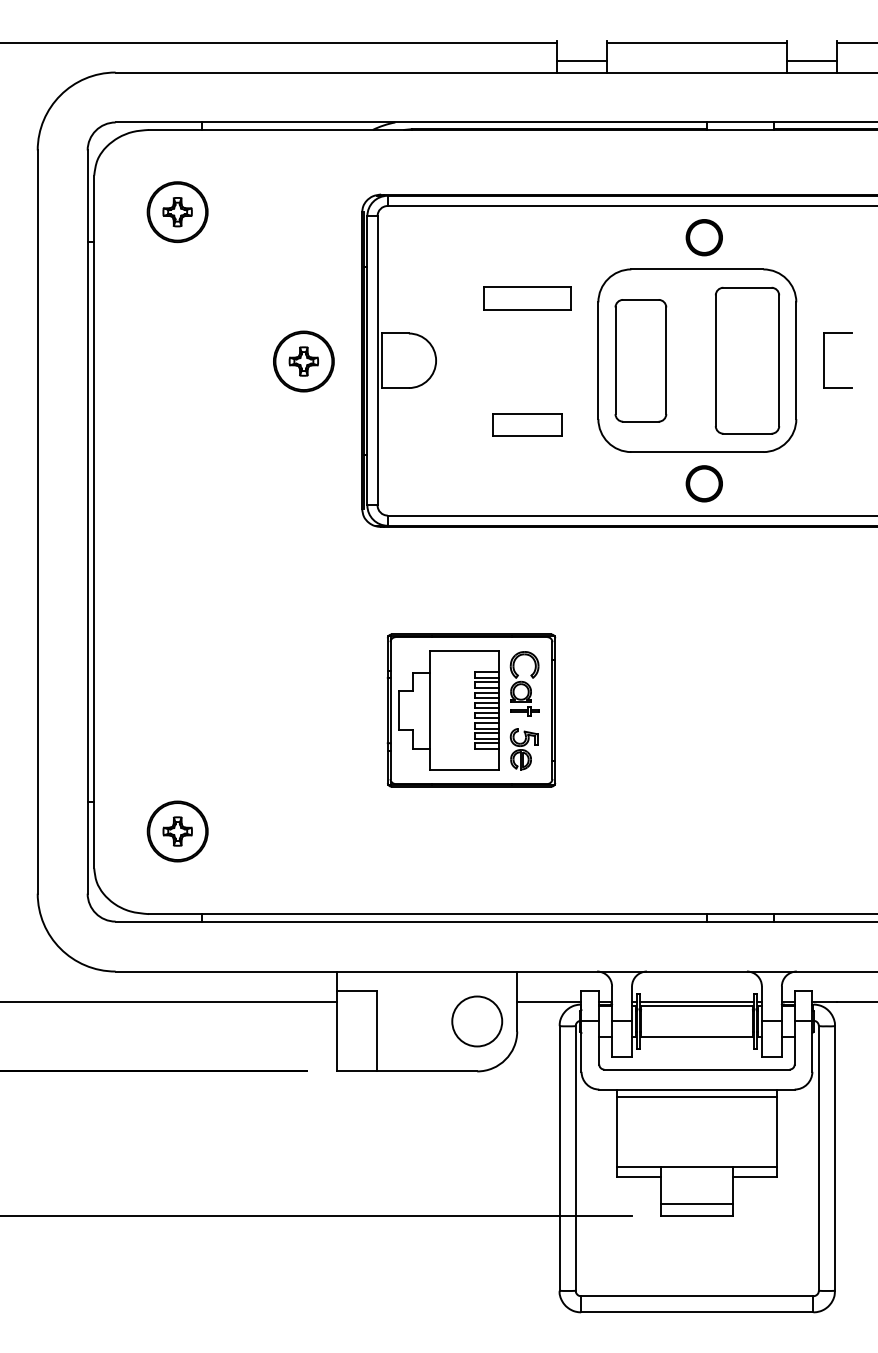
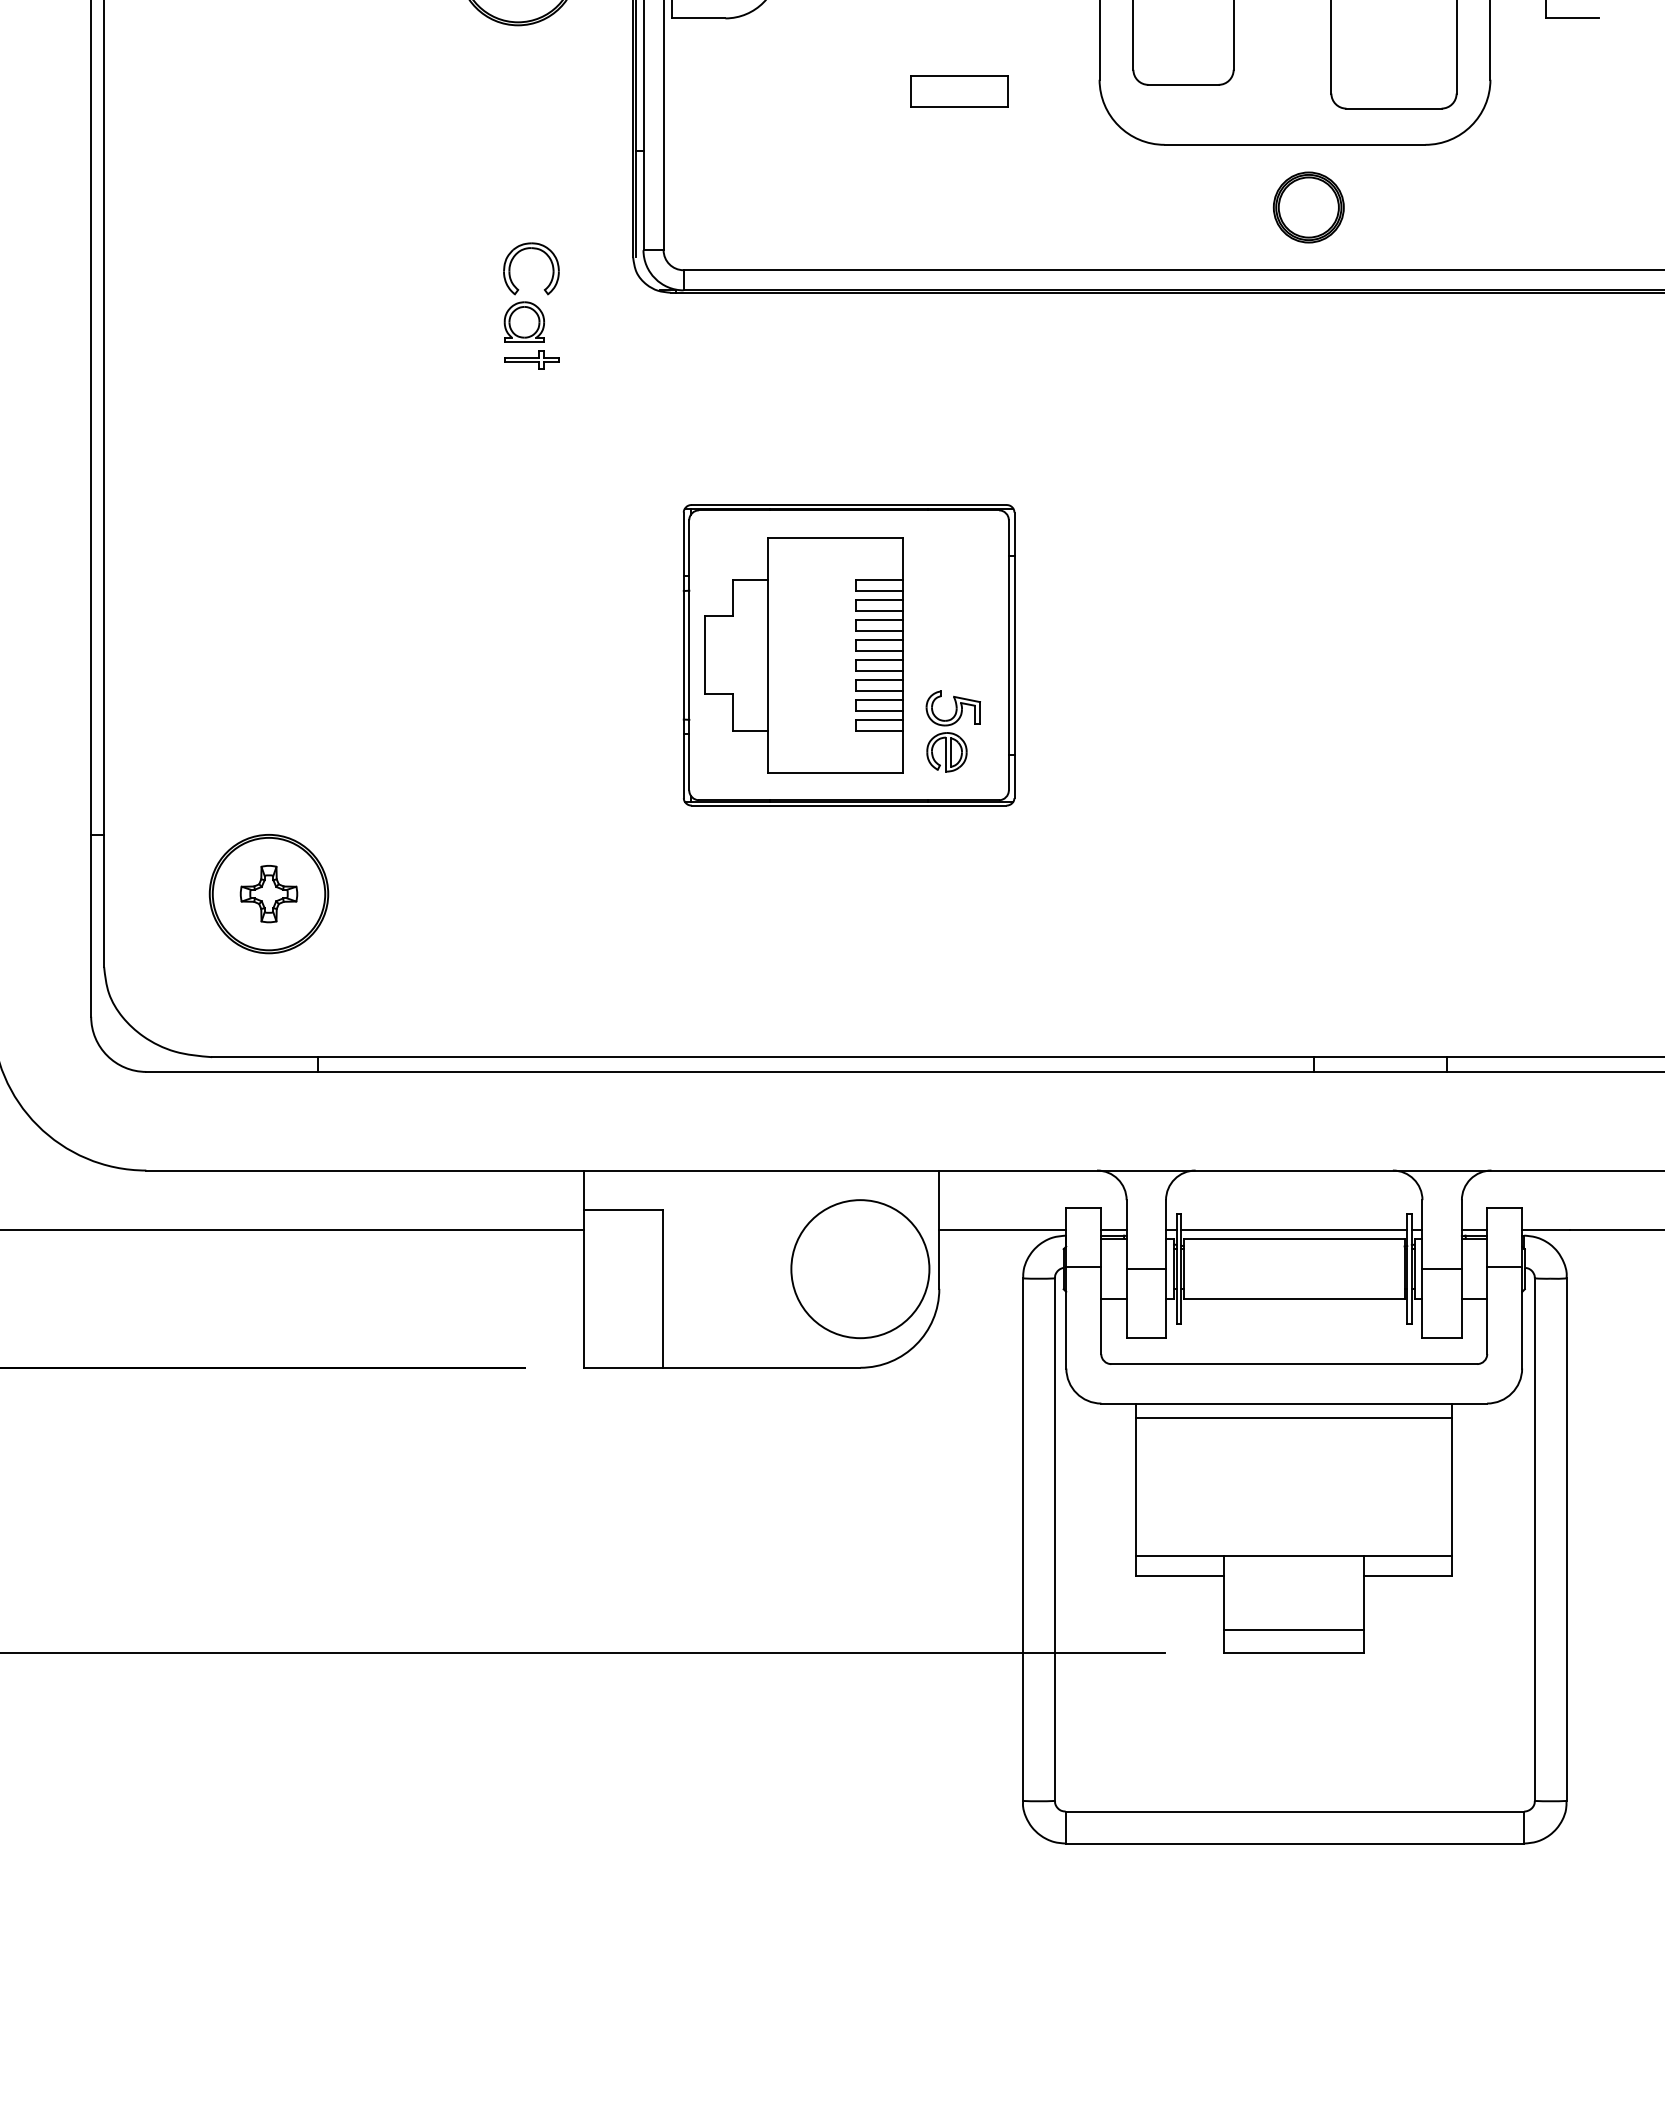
part: (527, 424) -> (959, 90), size x0.7
part: (524, 683) -> (531, 305), moved
circle: (477, 1021) -> (860, 1269), size x1.4

